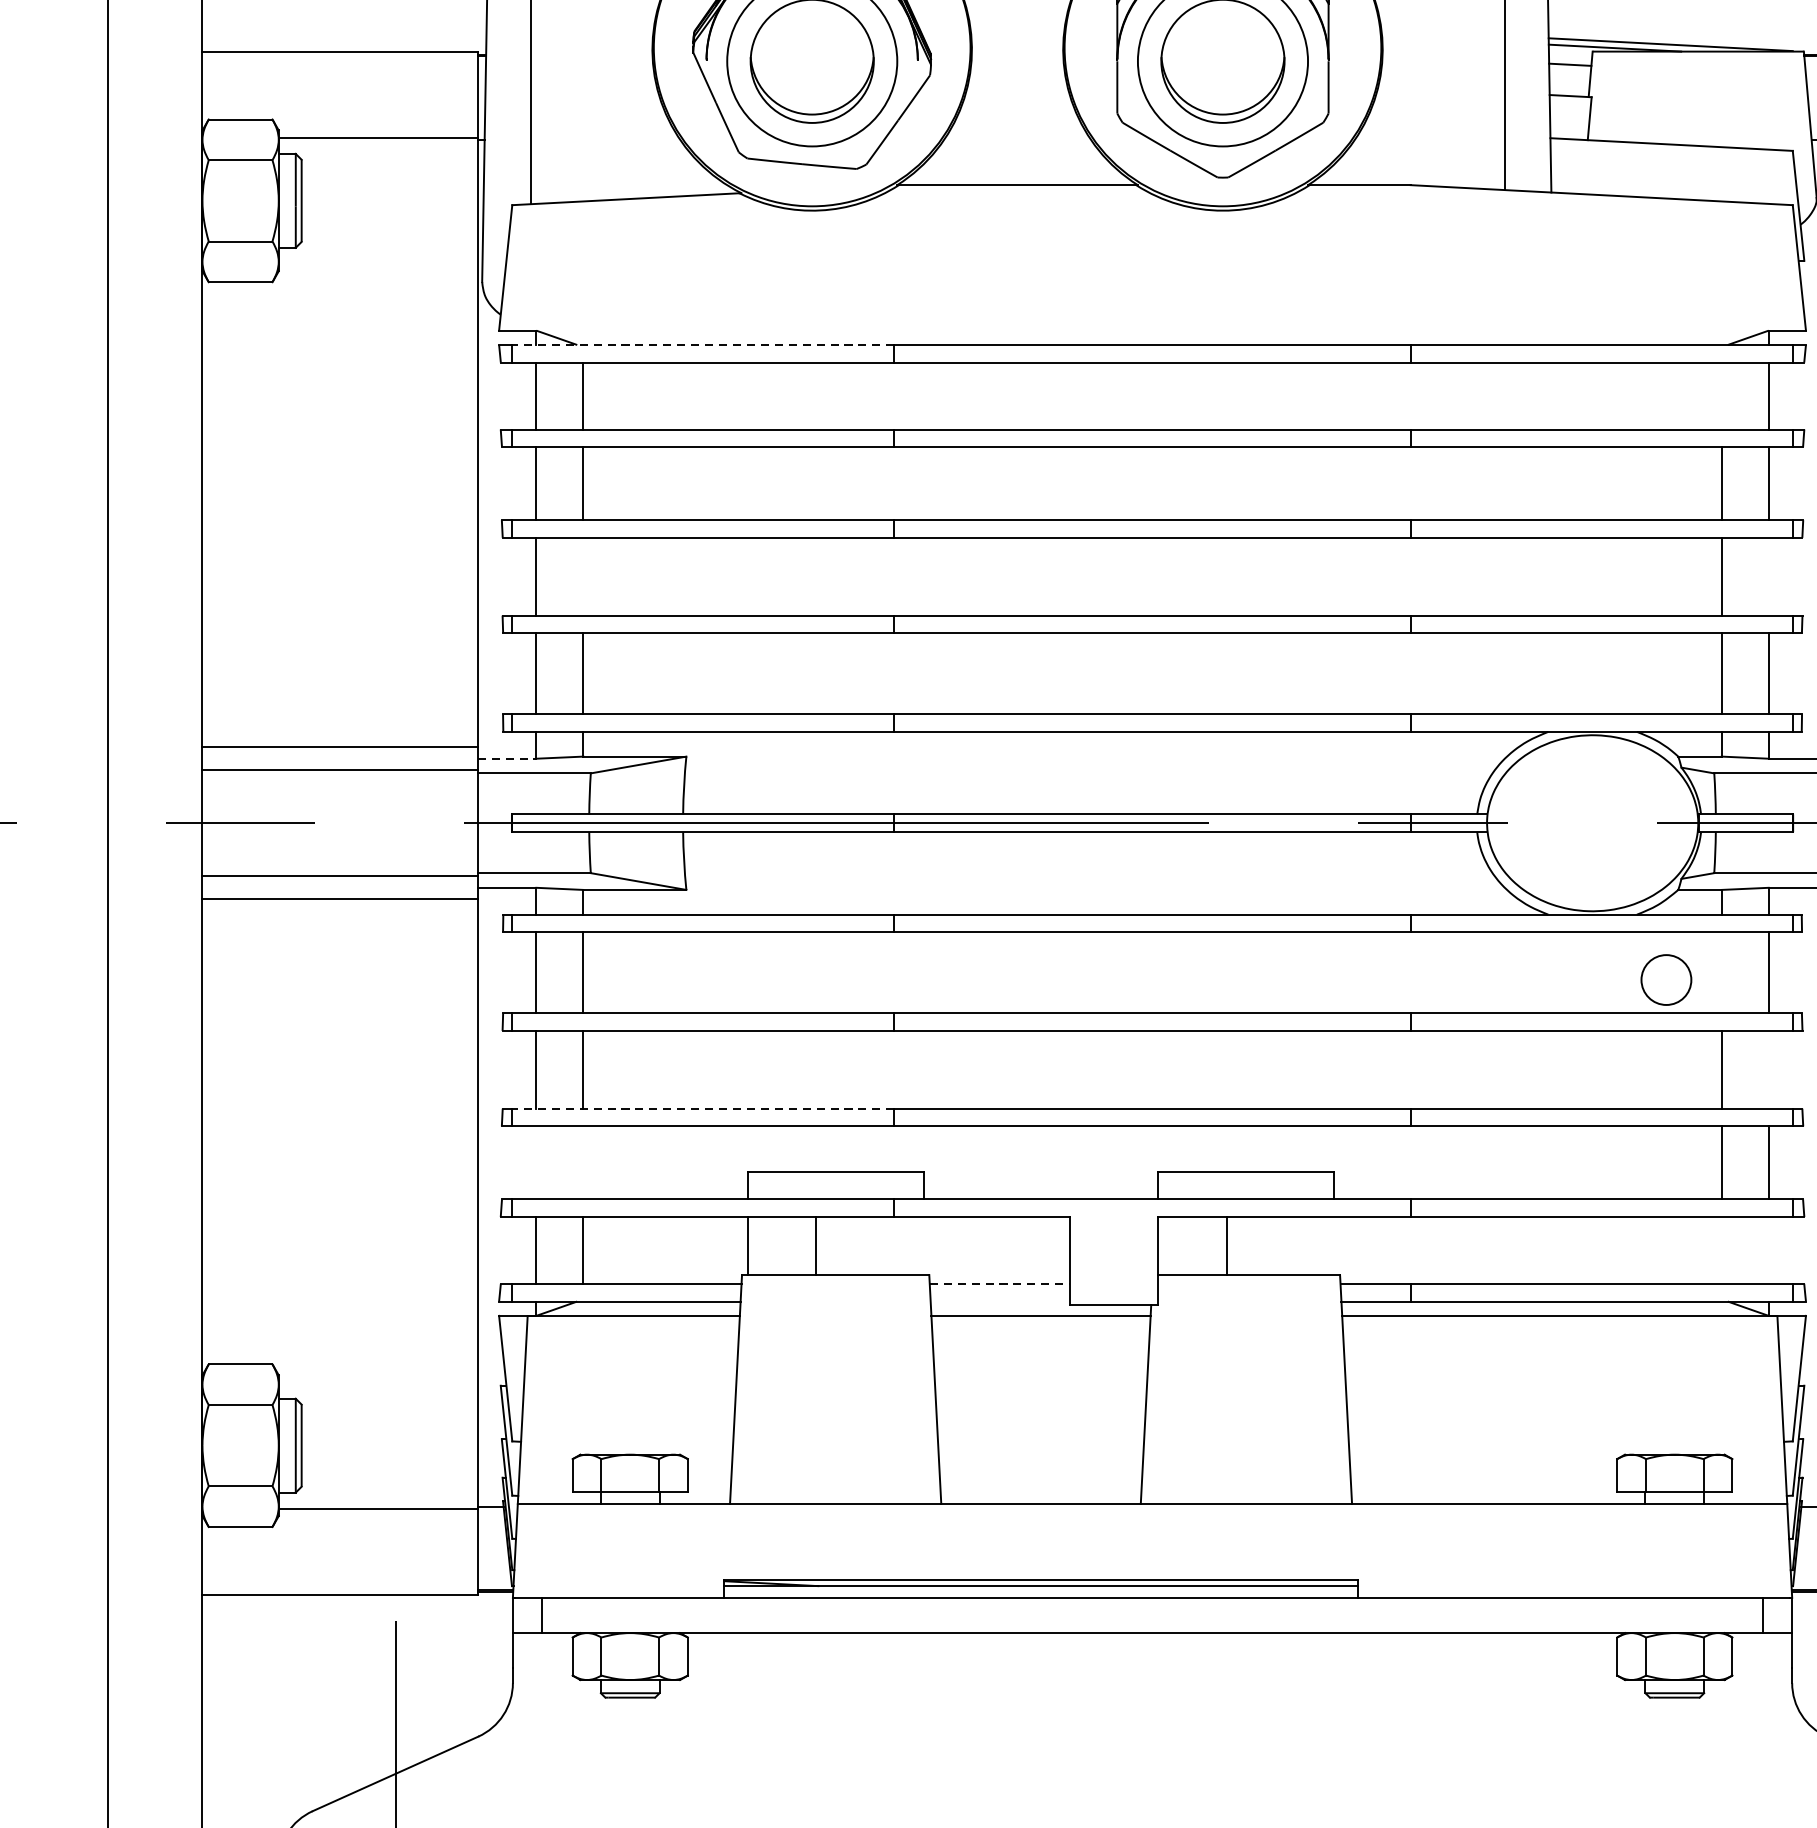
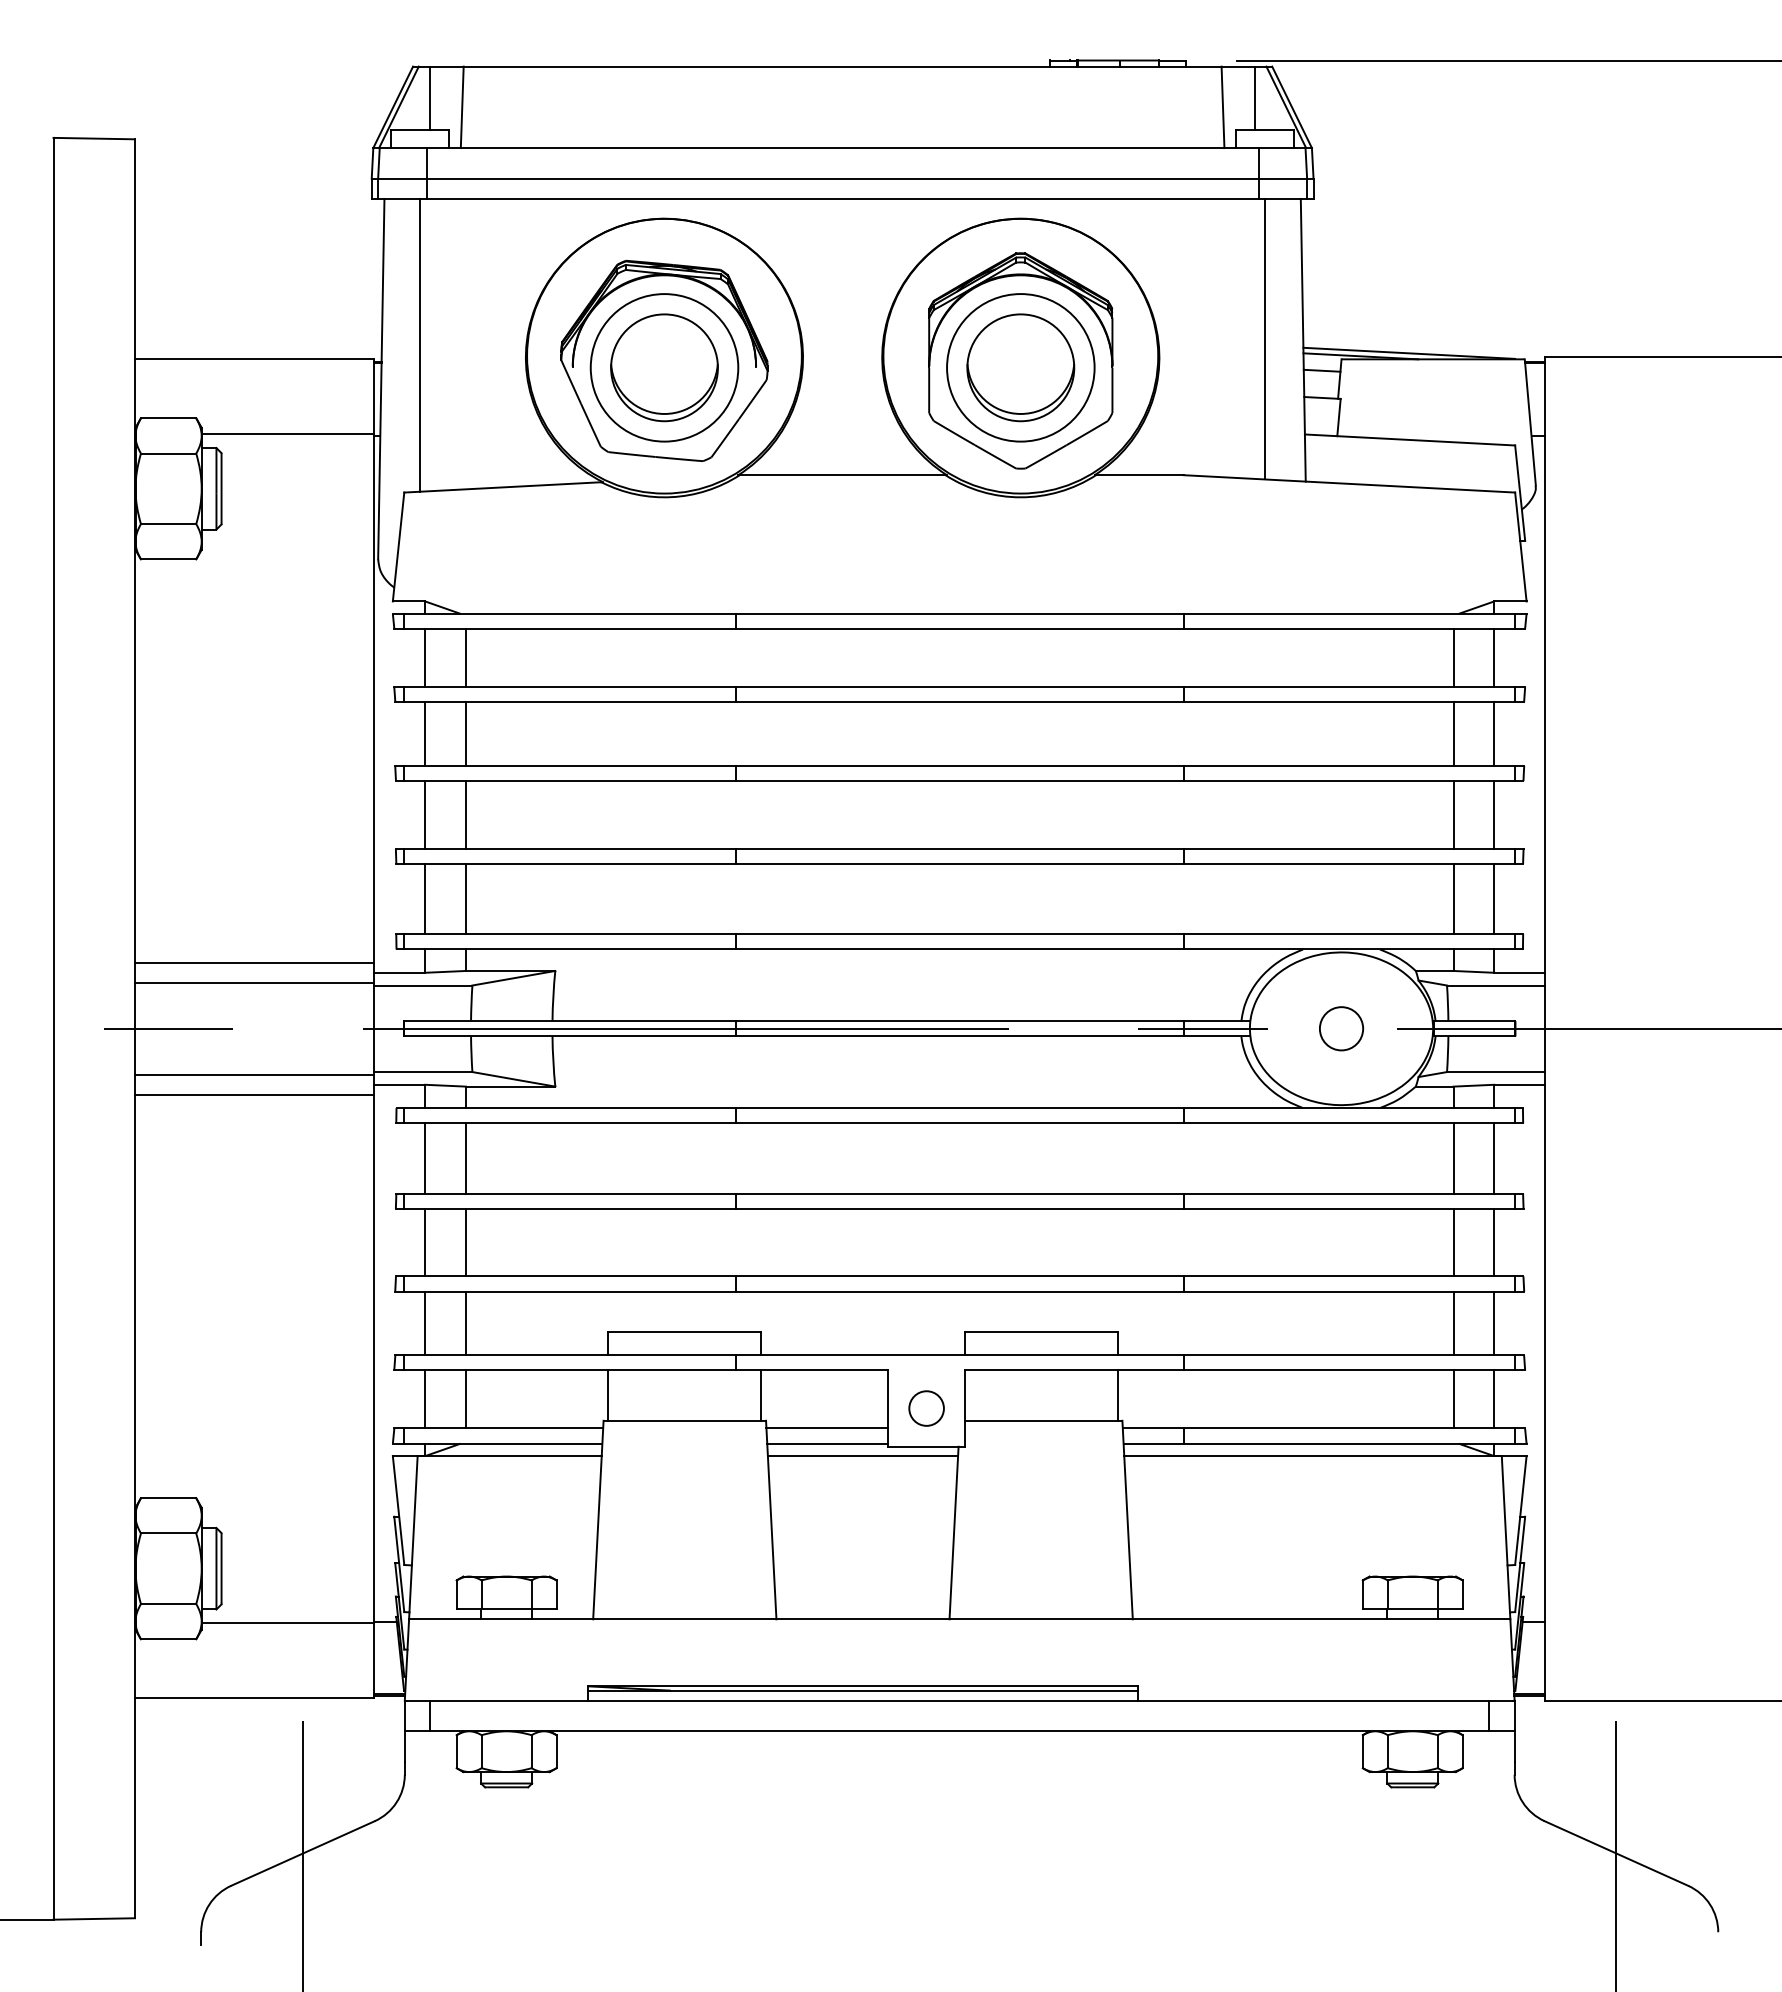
line: (703, 344) -> (570, 613), dashed -> solid
line: (1721, 396) -> (1453, 658), added
line: (582, 576) -> (465, 814), added
line: (1768, 576) -> (1494, 814), added
line: (507, 758) -> (400, 972), dashed -> solid
line: (1721, 972) -> (1453, 1158), added
circle: (1666, 979) -> (1341, 1028), moved
line: (1768, 1069) -> (1494, 1242), added
line: (703, 1108) -> (570, 1276), dashed -> solid
line: (536, 1162) -> (425, 1323), added
line: (582, 1162) -> (465, 1323), added
line: (816, 1245) -> (761, 1395), moved
line: (1227, 1245) -> (1117, 1395), moved
line: (1721, 1250) -> (1453, 1399), added
line: (1768, 1250) -> (1494, 1399), added
circle: (1114, 1260) -> (926, 1408), added
line: (1000, 1284) -> (827, 1428), dashed -> solid
line: (1000, 1301) -> (827, 1443), added

